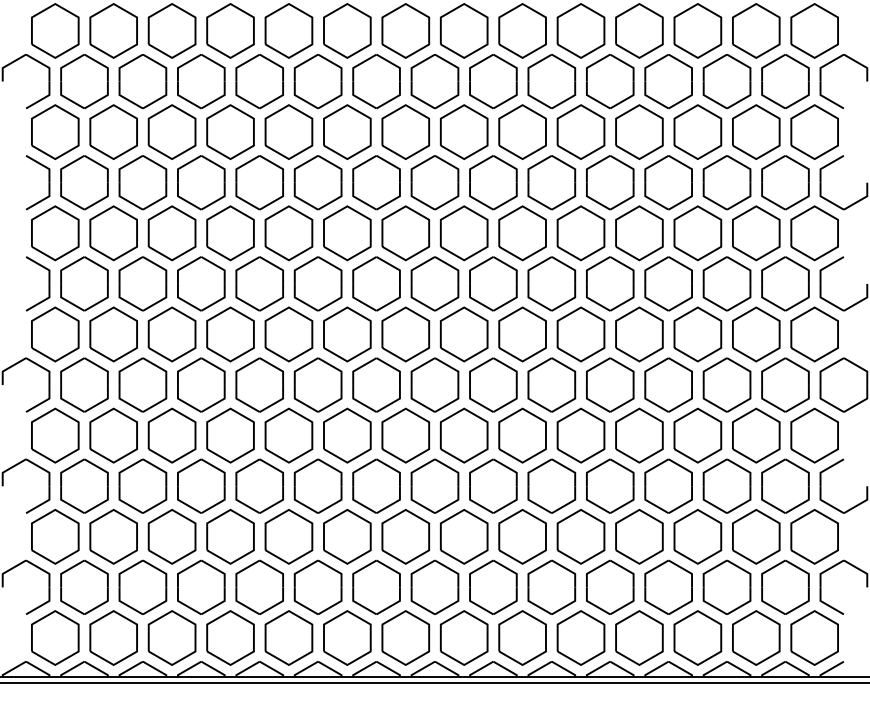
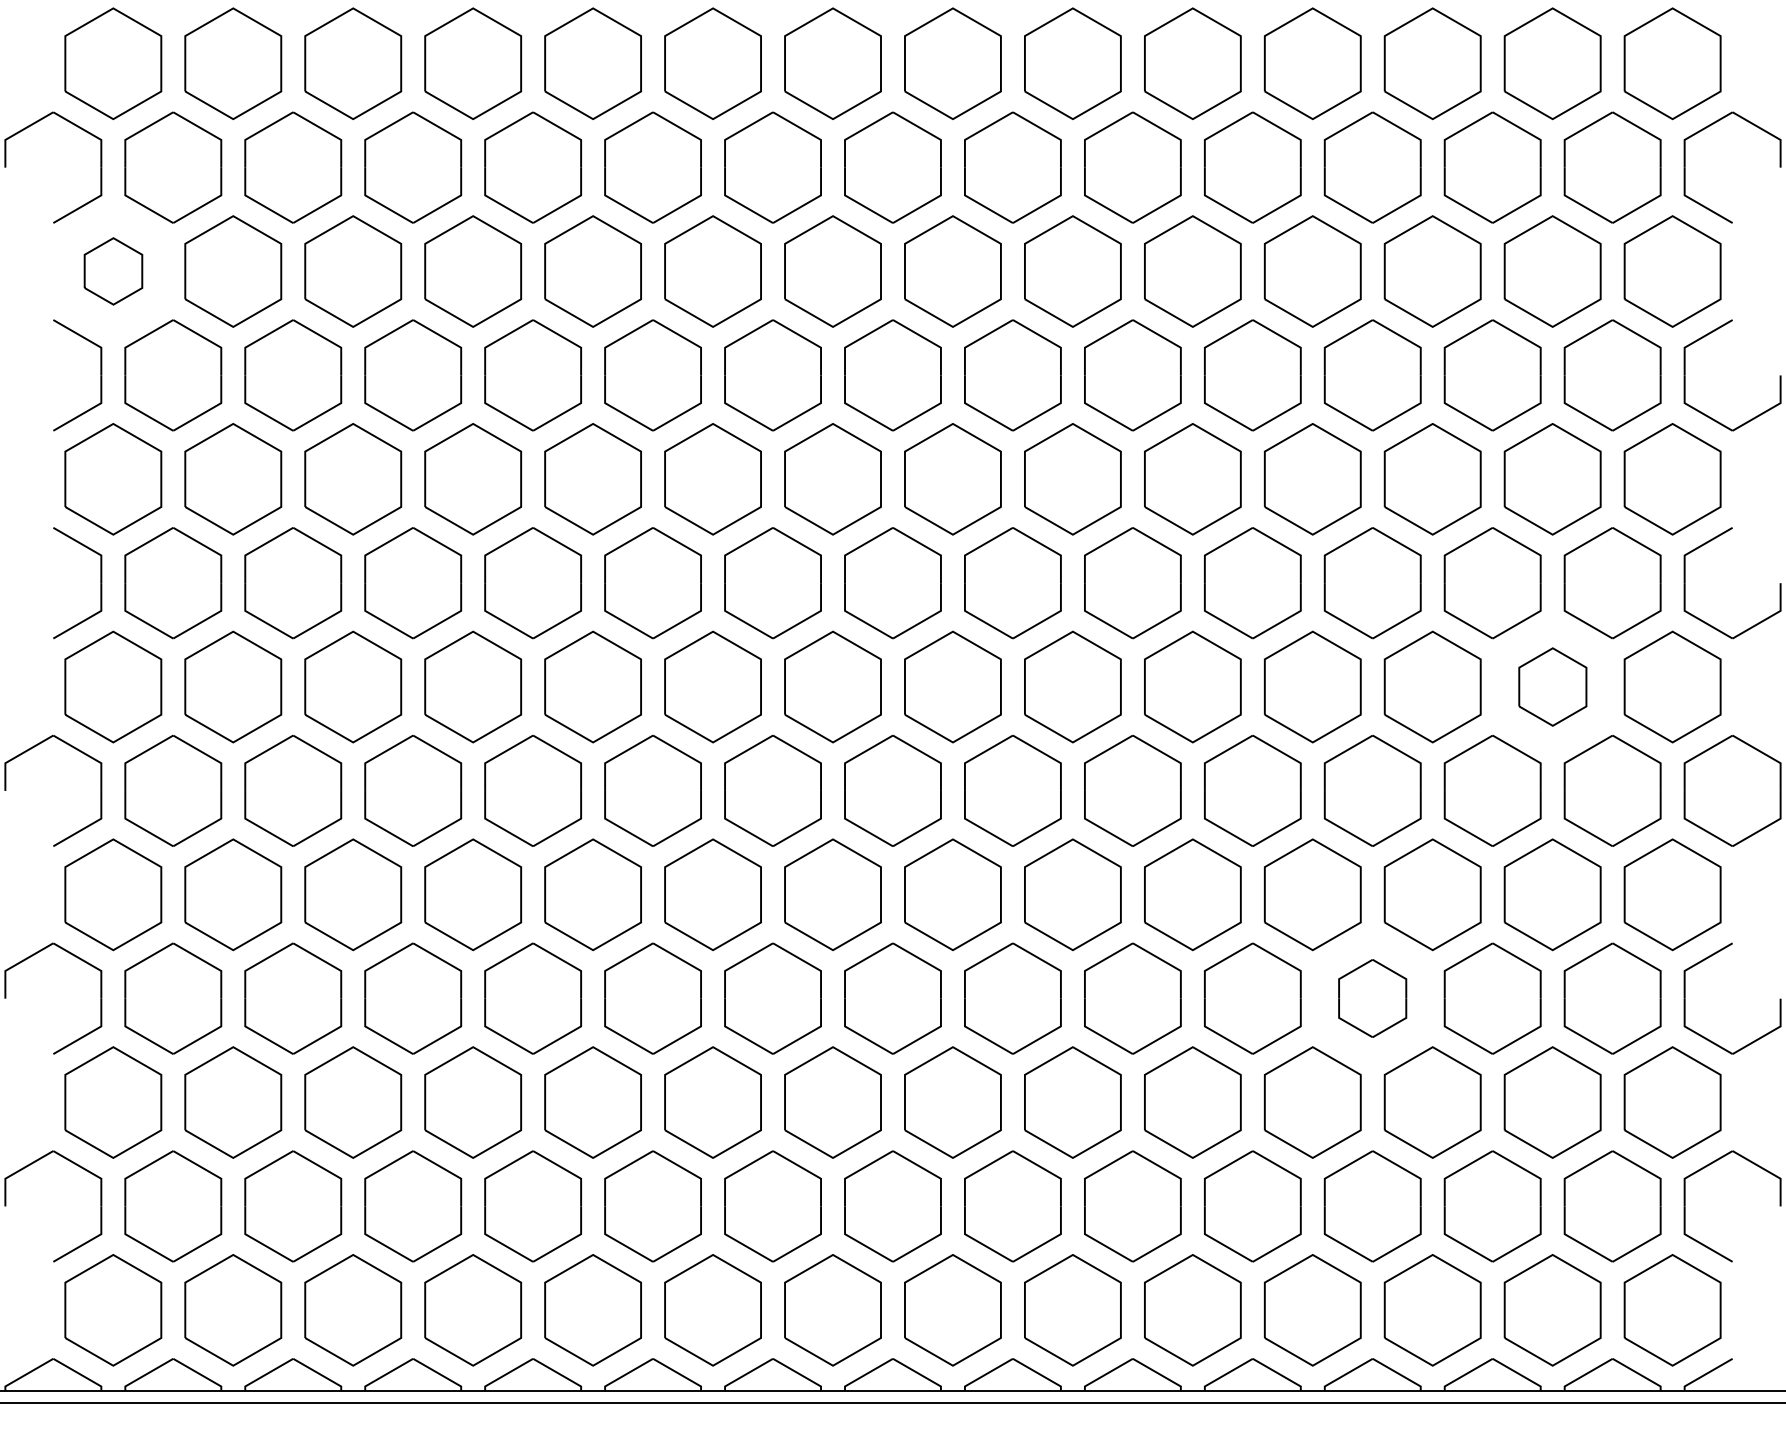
part: (55, 131) -> (113, 270), size x0.6
part: (756, 334) -> (1553, 687), size x0.7
part: (668, 485) -> (1372, 997), size x0.7

